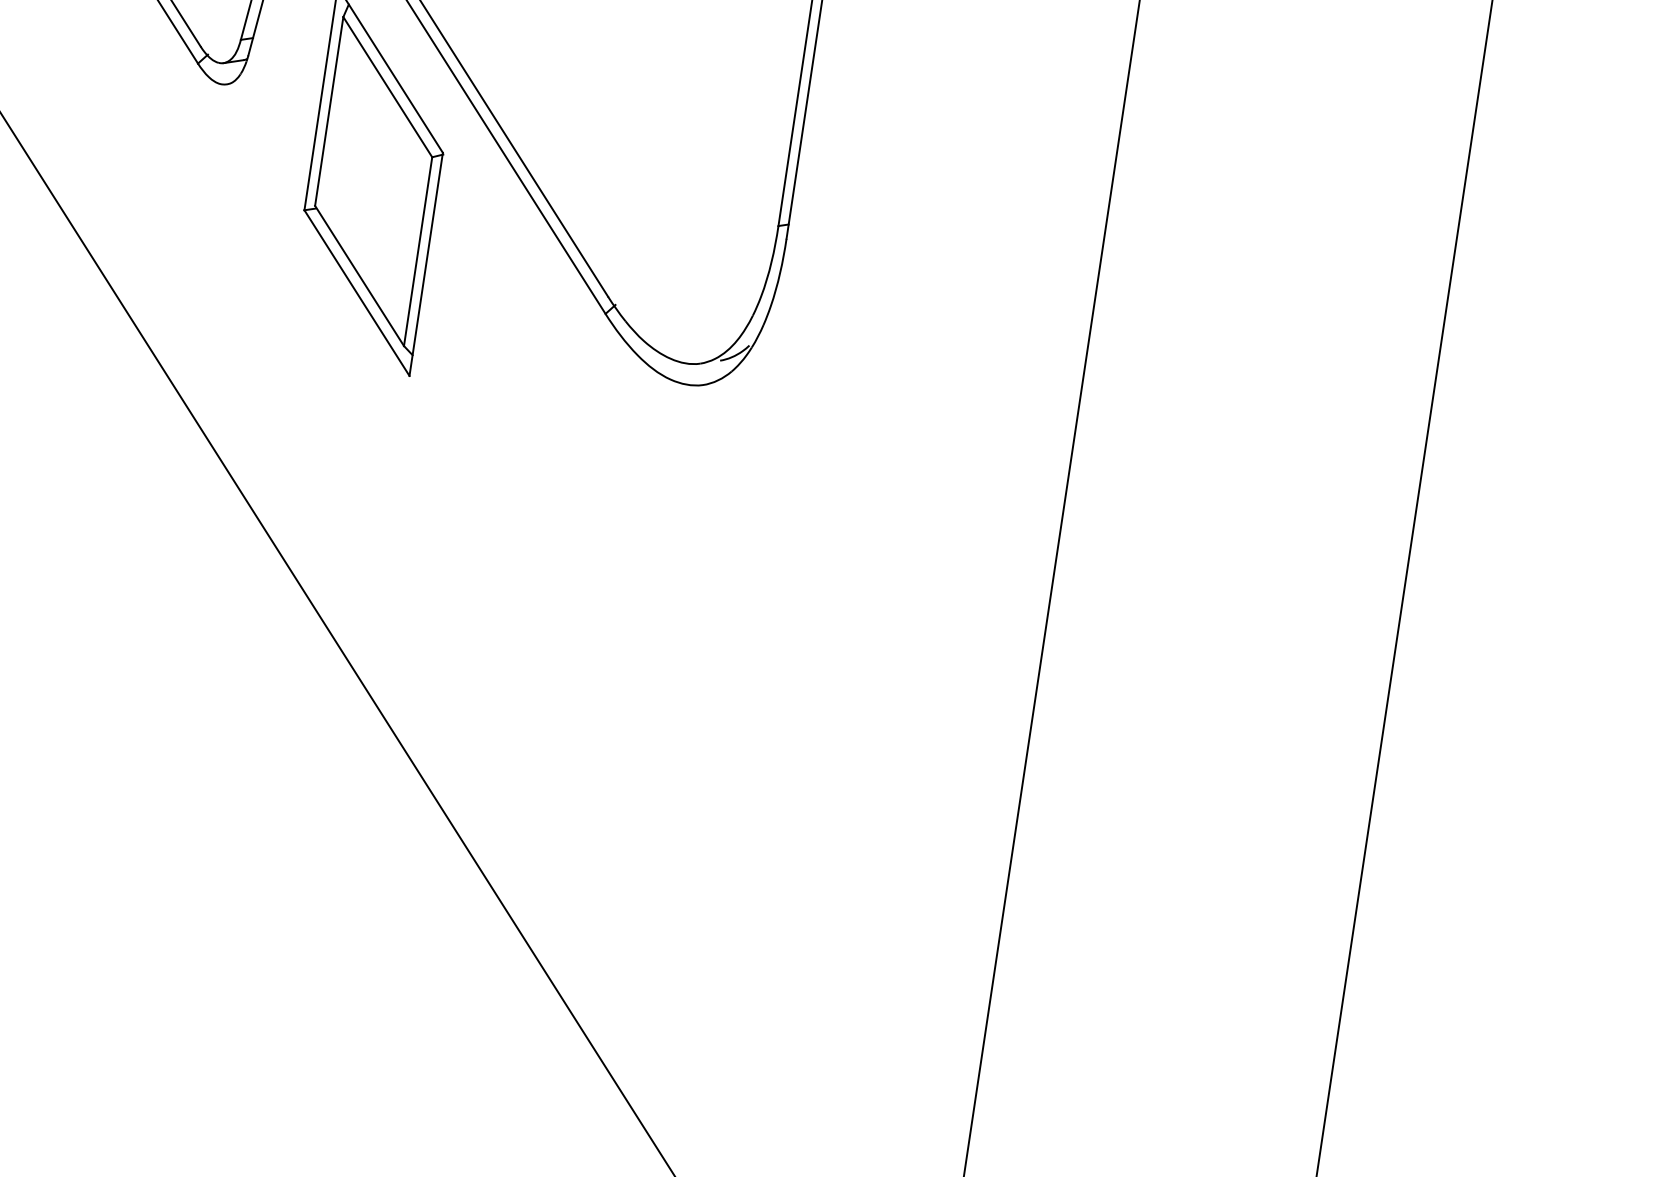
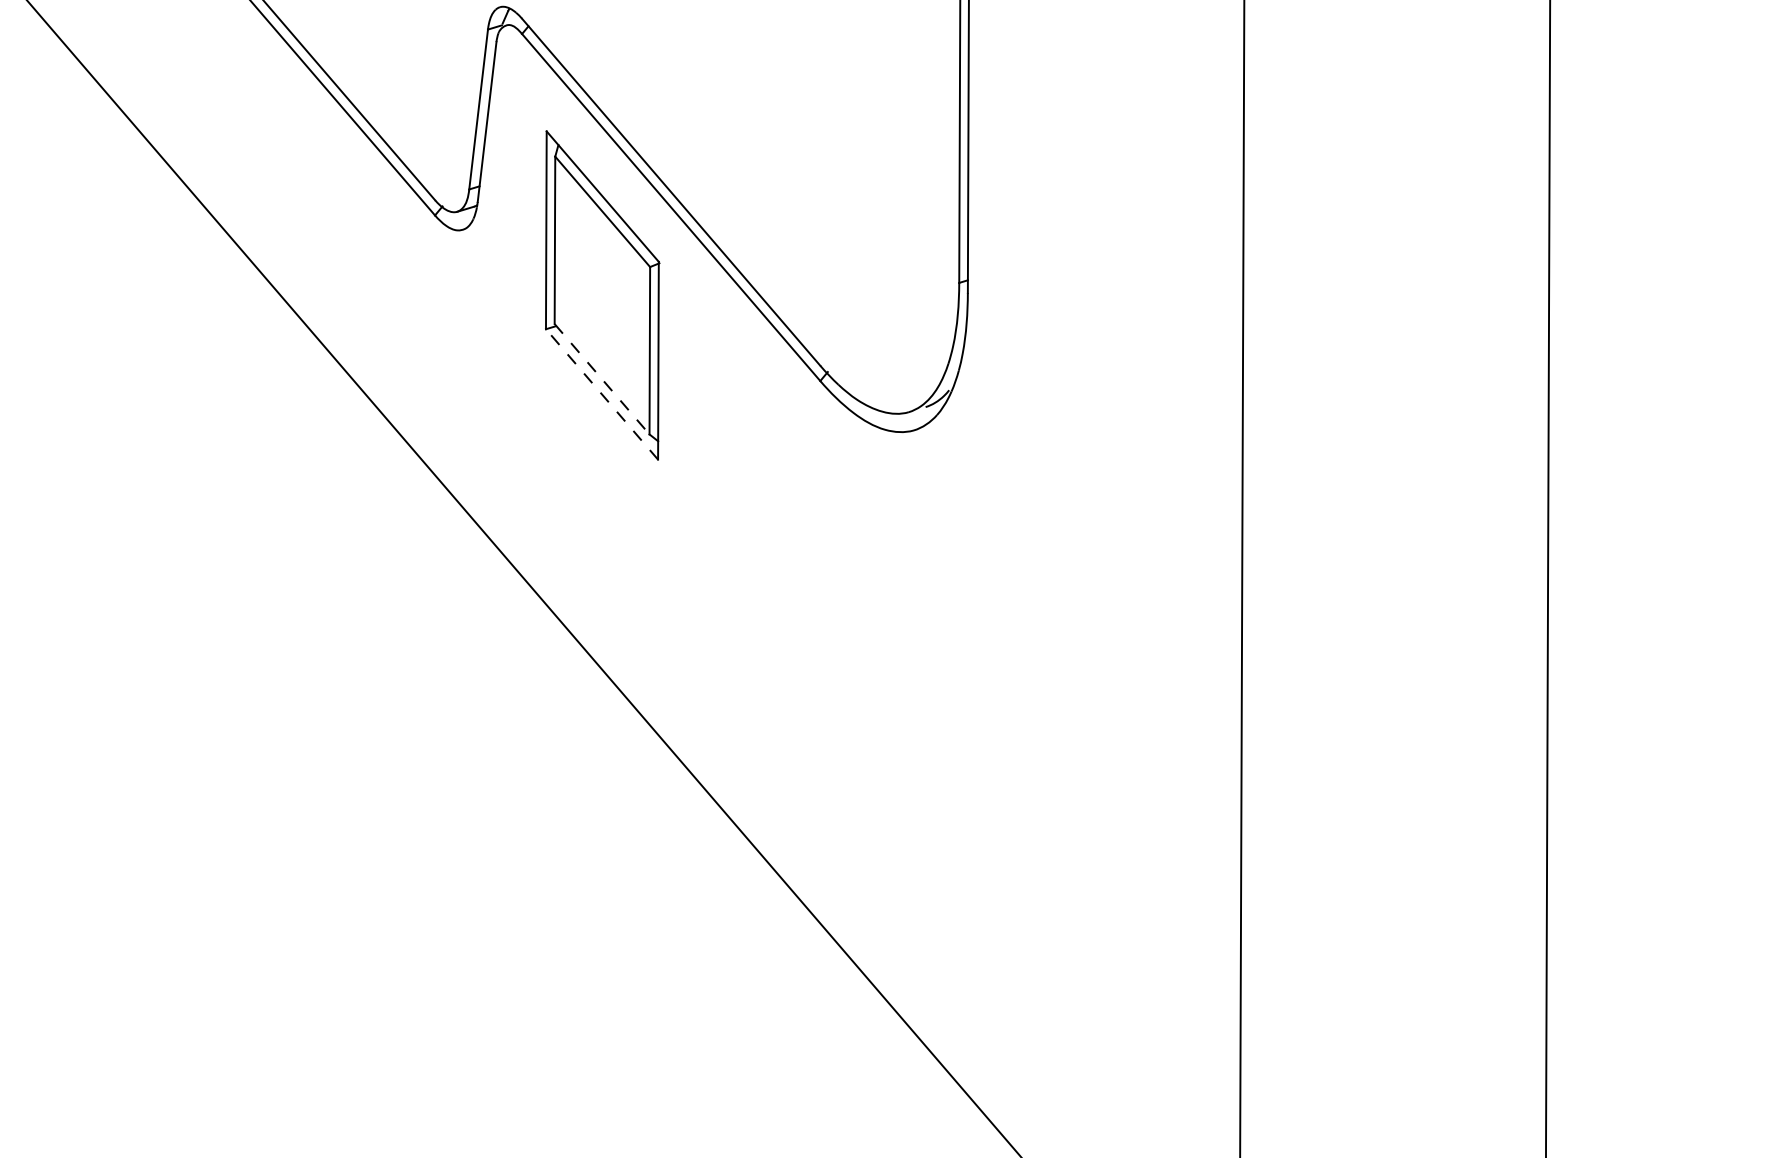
line: (359, 276) -> (602, 379), solid -> dashed
line: (356, 293) -> (601, 394), solid -> dashed

